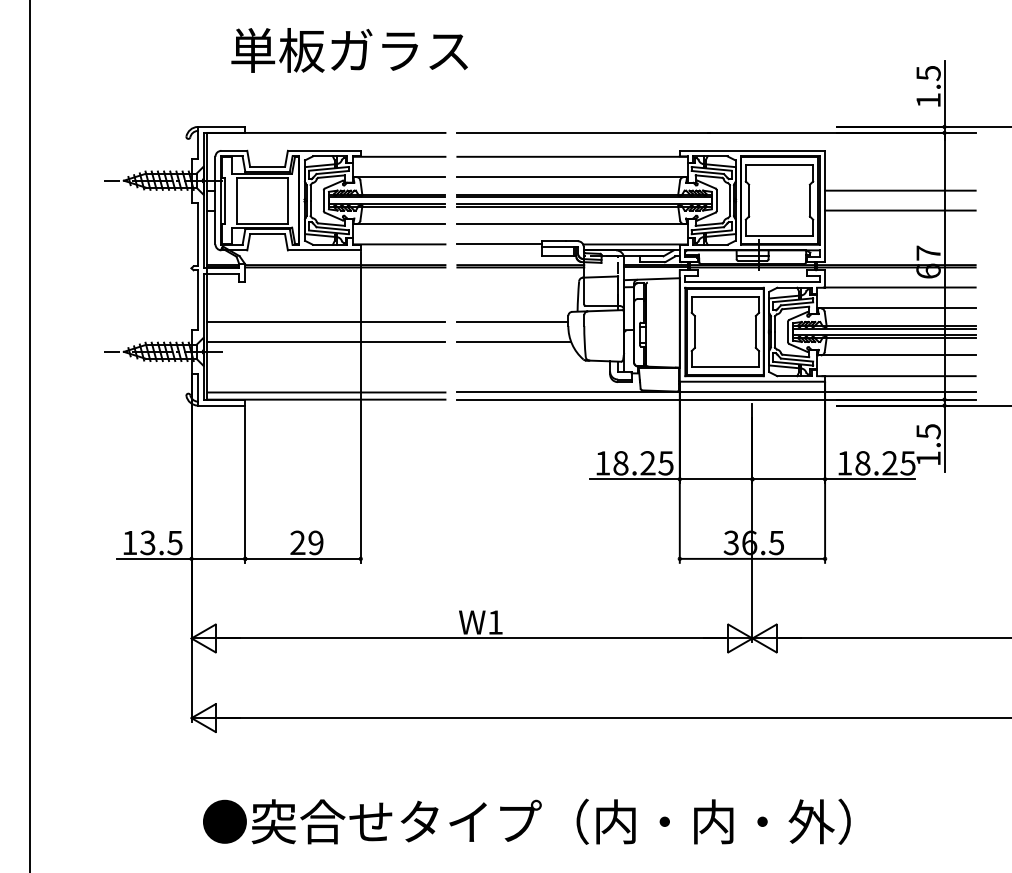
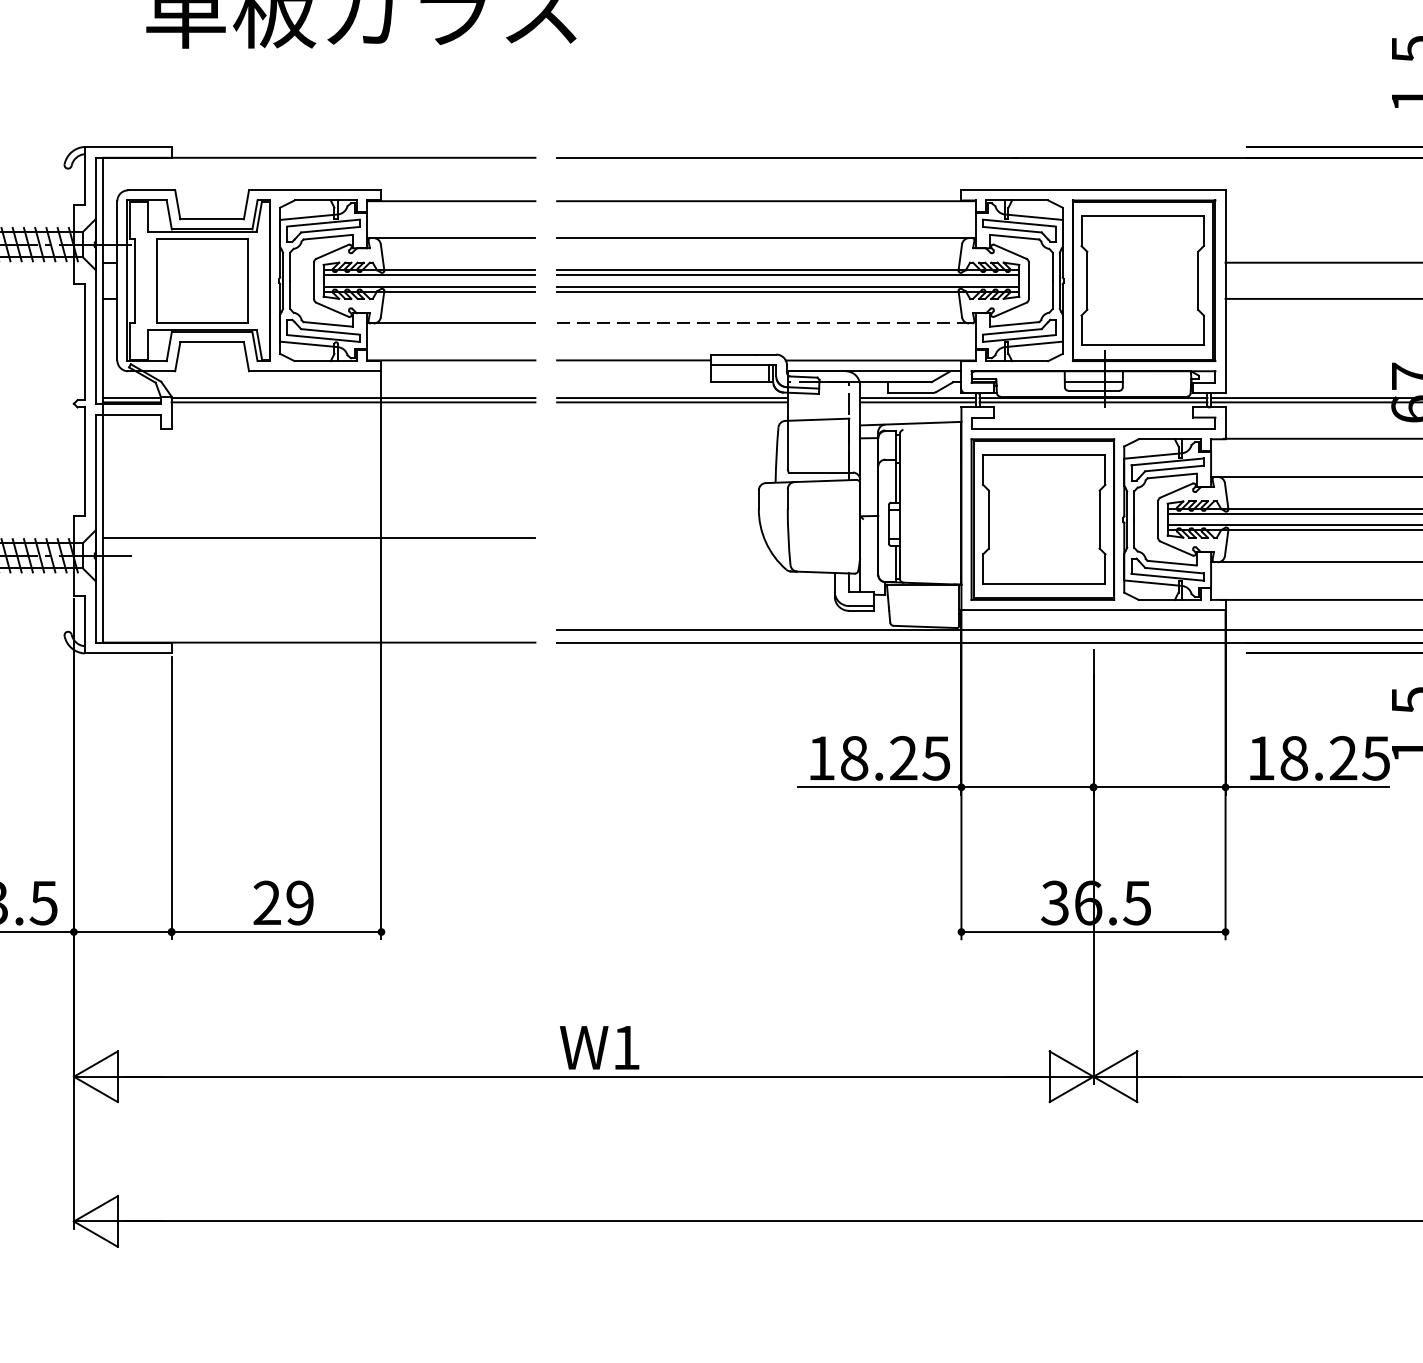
line: (573, 224) -> (768, 324), solid -> dashed
line: (326, 322) -> (319, 502), removed
line: (512, 322) -> (657, 502), removed
line: (514, 341) -> (660, 536), removed
line: (326, 392) -> (319, 629), removed

